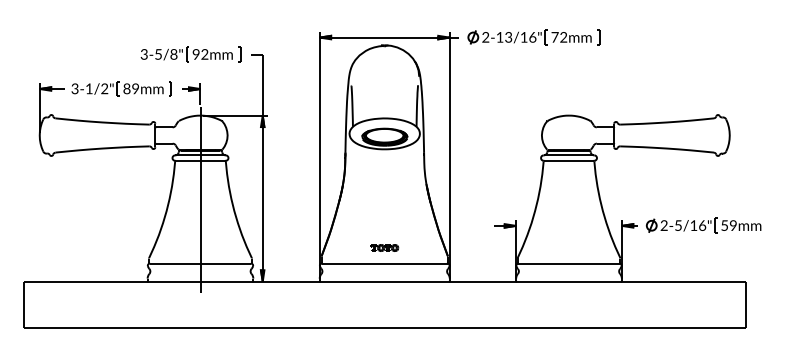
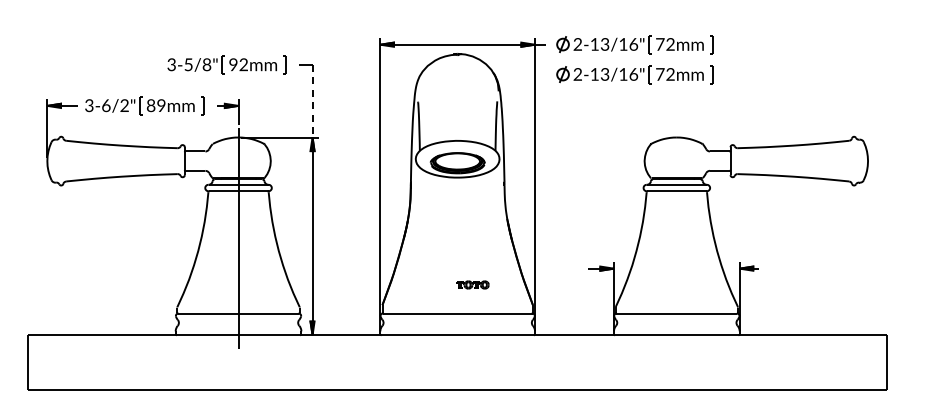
part: (533, 62) -> (634, 74), added
line: (262, 85) -> (312, 101), solid -> dashed
text: (89, 88) -> (106, 105), 3-1/2" -> 3-6/2"
part: (703, 225) -> (836, 268), removed
part: (384, 247) -> (472, 284), moved

